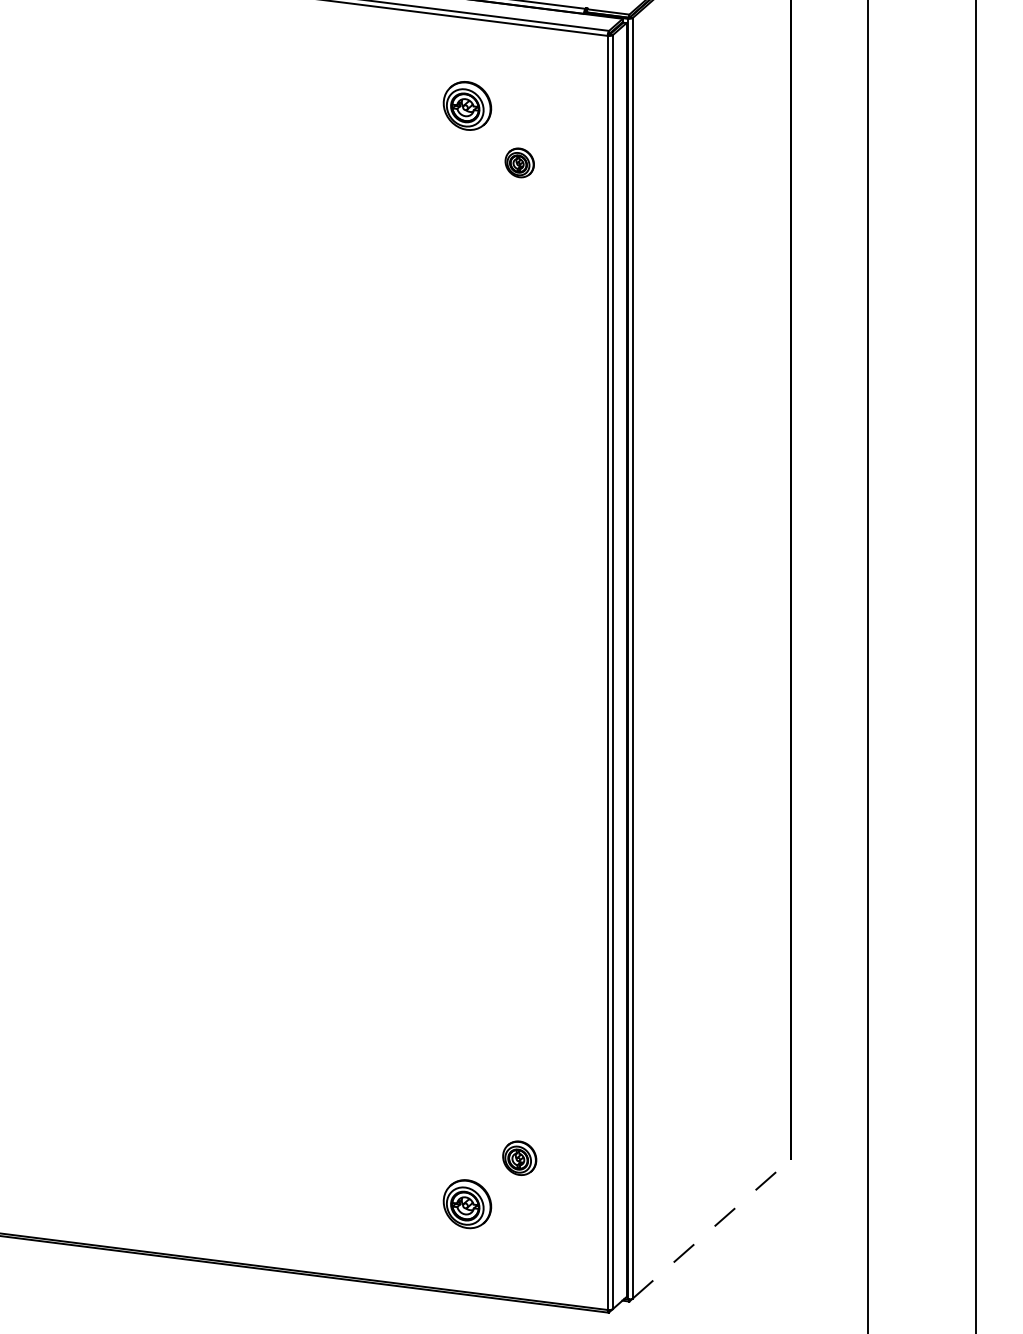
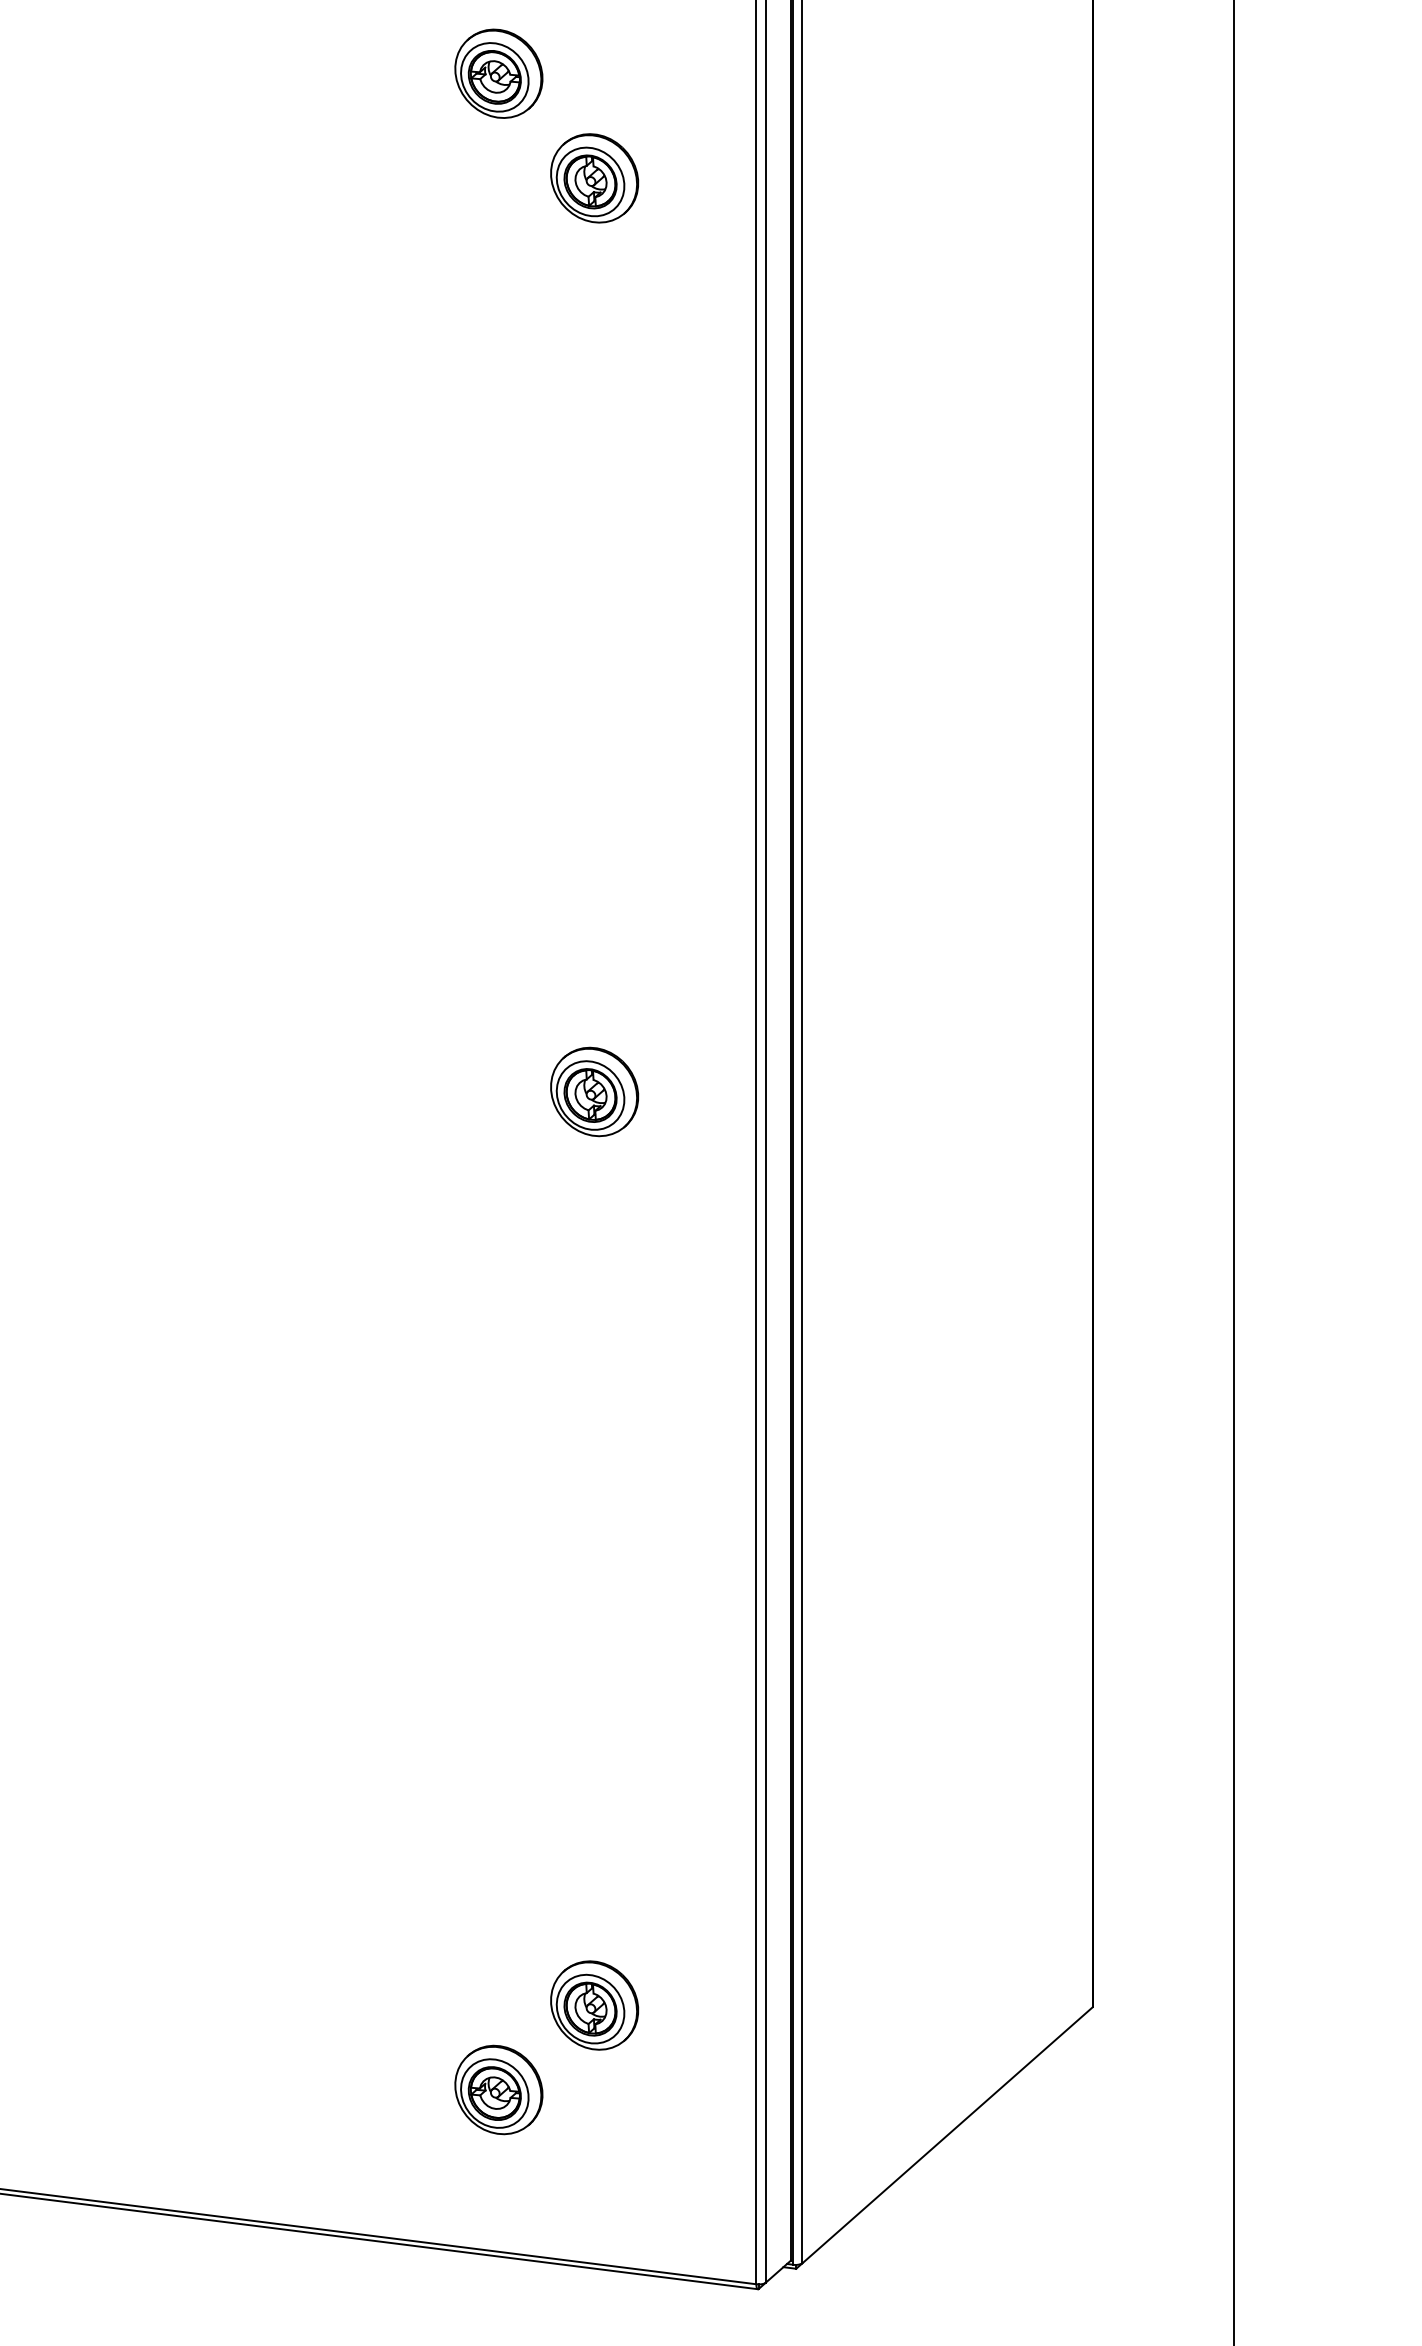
part: (519, 162) -> (594, 177), size x1.67
part: (519, 660) -> (594, 1091), added
part: (519, 1158) -> (594, 2006), size x1.43
line: (712, 1228) -> (948, 2134), dashed -> solid

